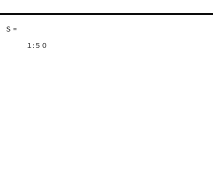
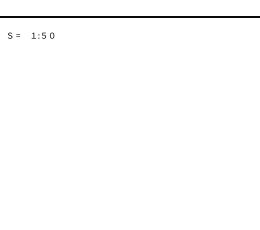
text: (36, 45) -> (42, 35), moved

